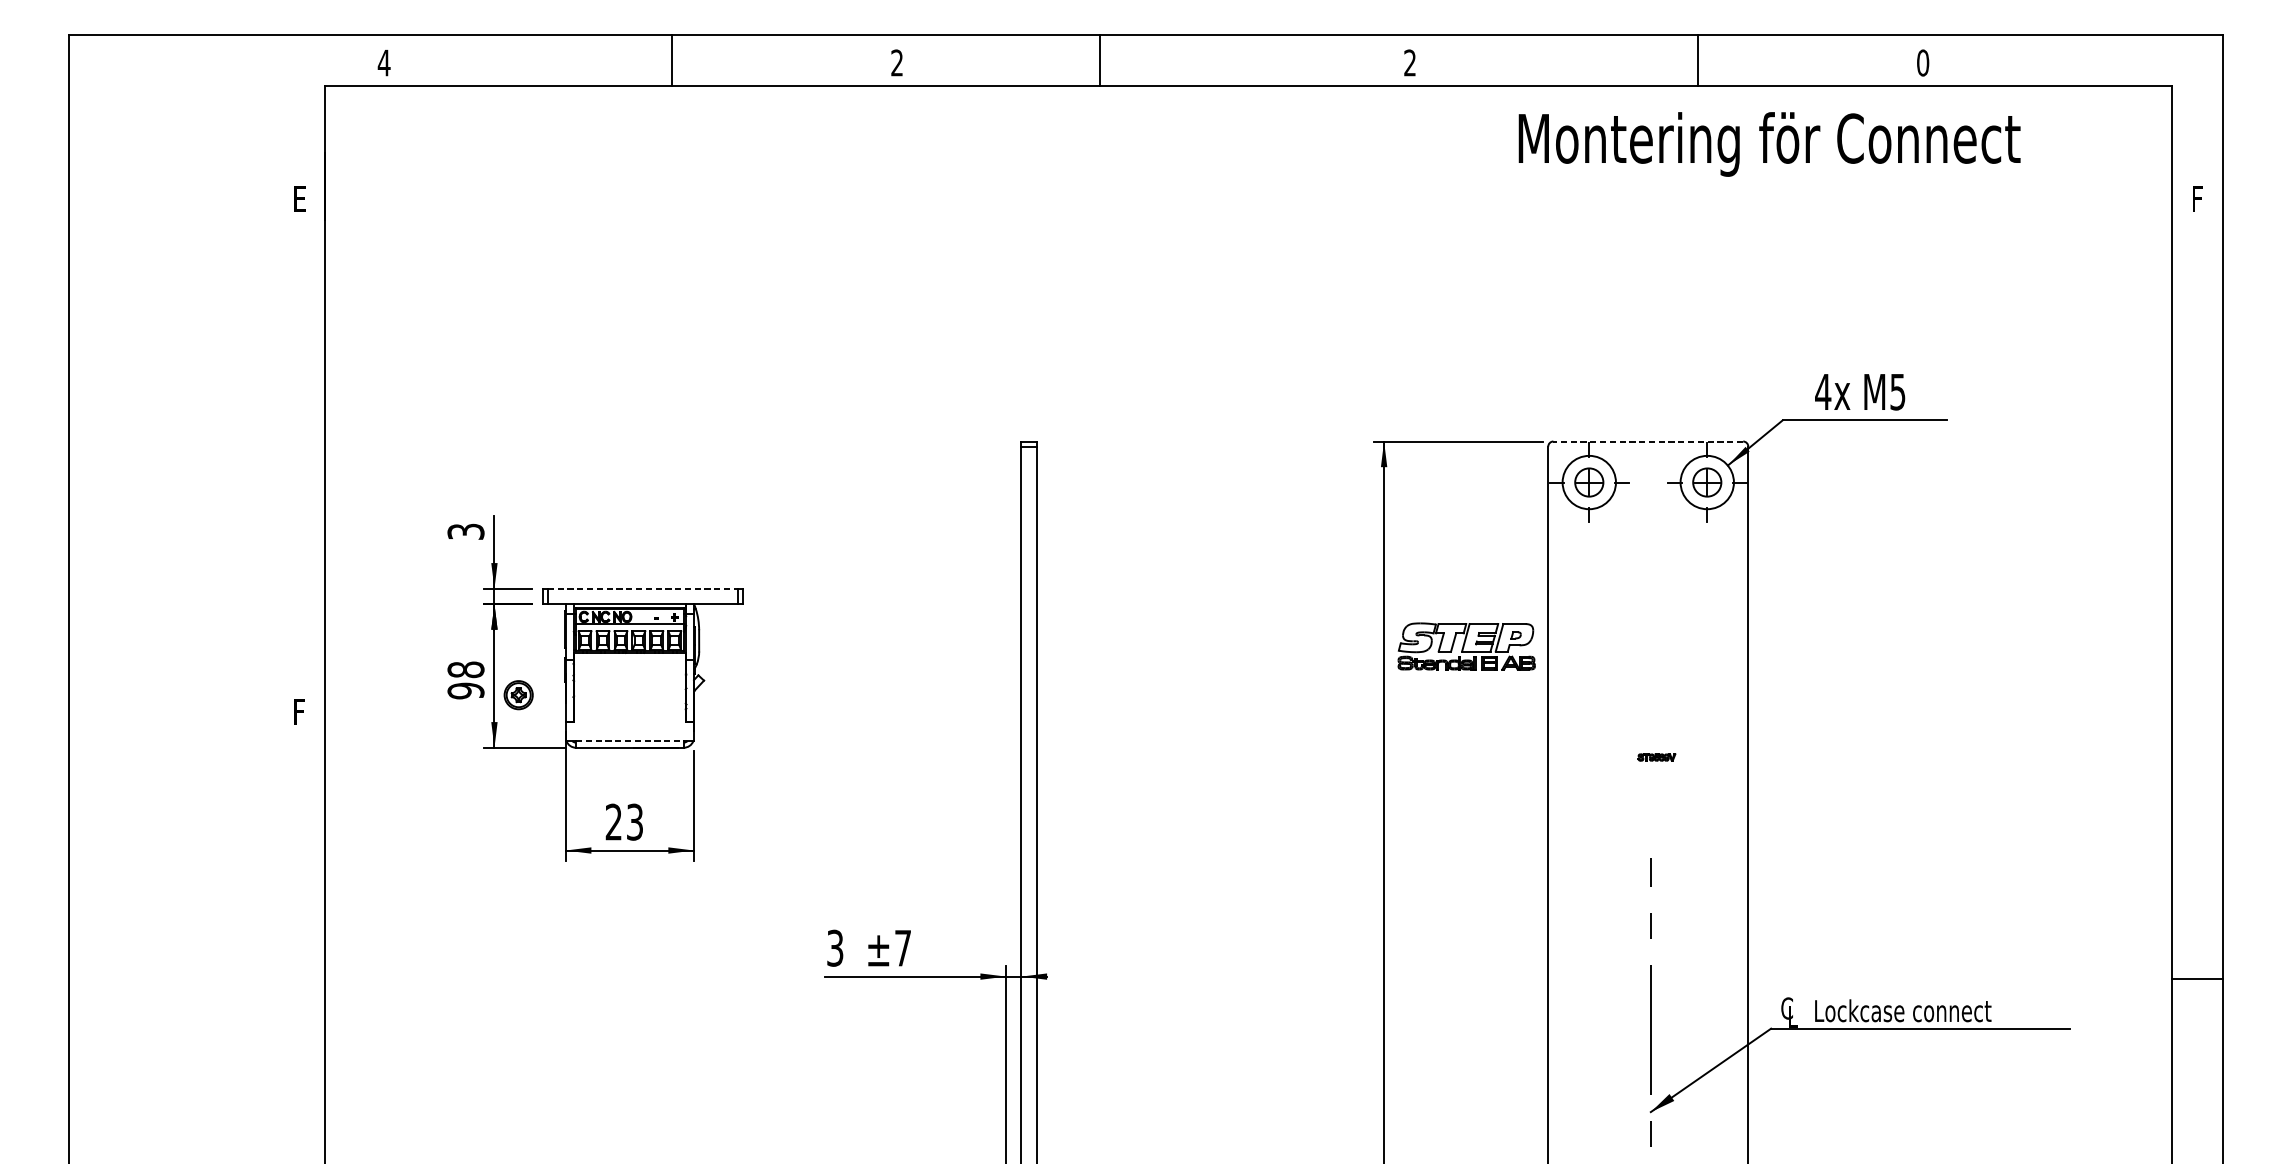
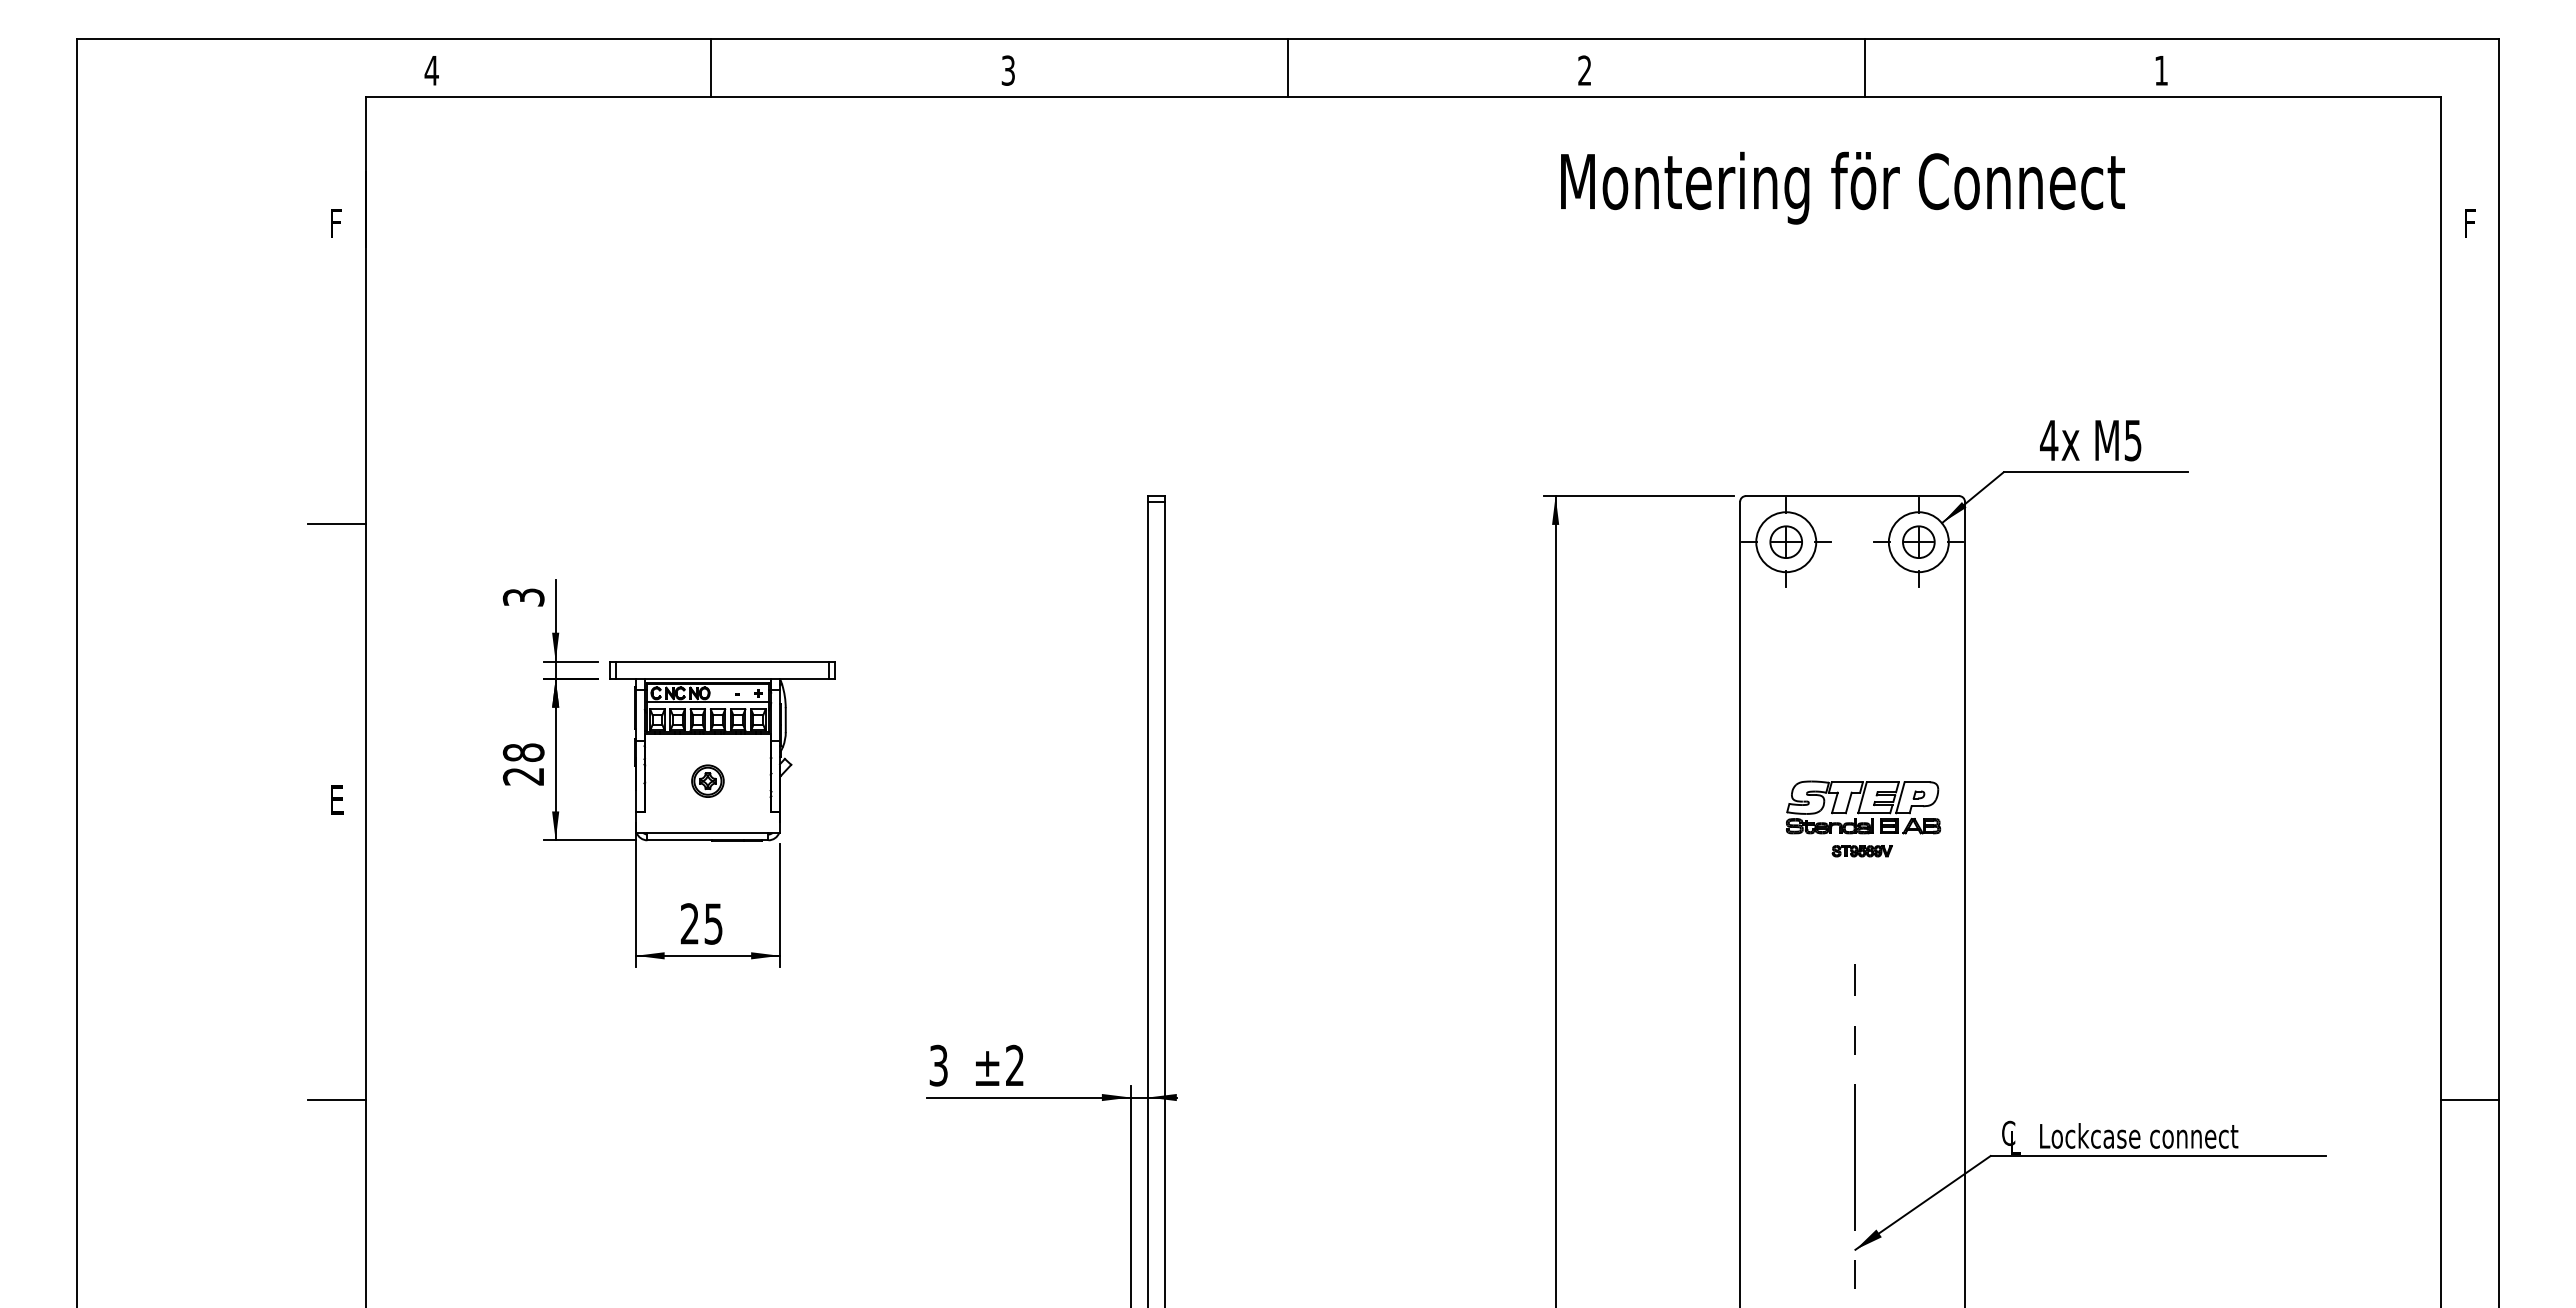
line: (672, 60) -> (711, 67), moved
line: (1100, 60) -> (1288, 67), moved
line: (1698, 60) -> (1864, 67), moved
text: (896, 62) -> (1007, 70), 2 -> 3
text: (1923, 62) -> (2161, 70), 0 -> 1
text: (1769, 143) -> (1842, 187), moved
text: (301, 198) -> (338, 223), E -> F
line: (1648, 441) -> (1852, 496), dashed -> solid
line: (299, 465) -> (336, 523), added
line: (642, 588) -> (722, 661), dashed -> solid
part: (1466, 646) -> (1863, 807), moved
text: (465, 690) -> (523, 776), 98 -> 28
part: (518, 694) -> (707, 780), moved
text: (301, 711) -> (338, 799), F -> E
line: (629, 740) -> (707, 832), dashed -> solid
part: (1656, 757) -> (1861, 851), size x1.43
text: (634, 821) -> (713, 923), 23 -> 25
text: (902, 947) -> (1014, 1064), ±7 -> ±2
line: (299, 979) -> (336, 1100), added

